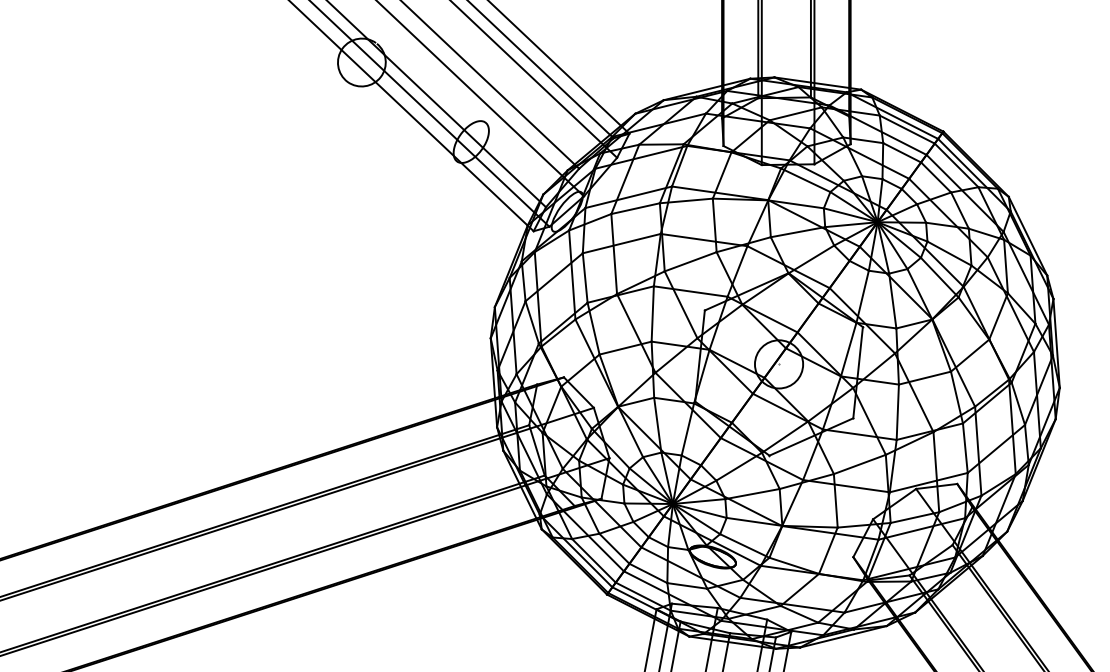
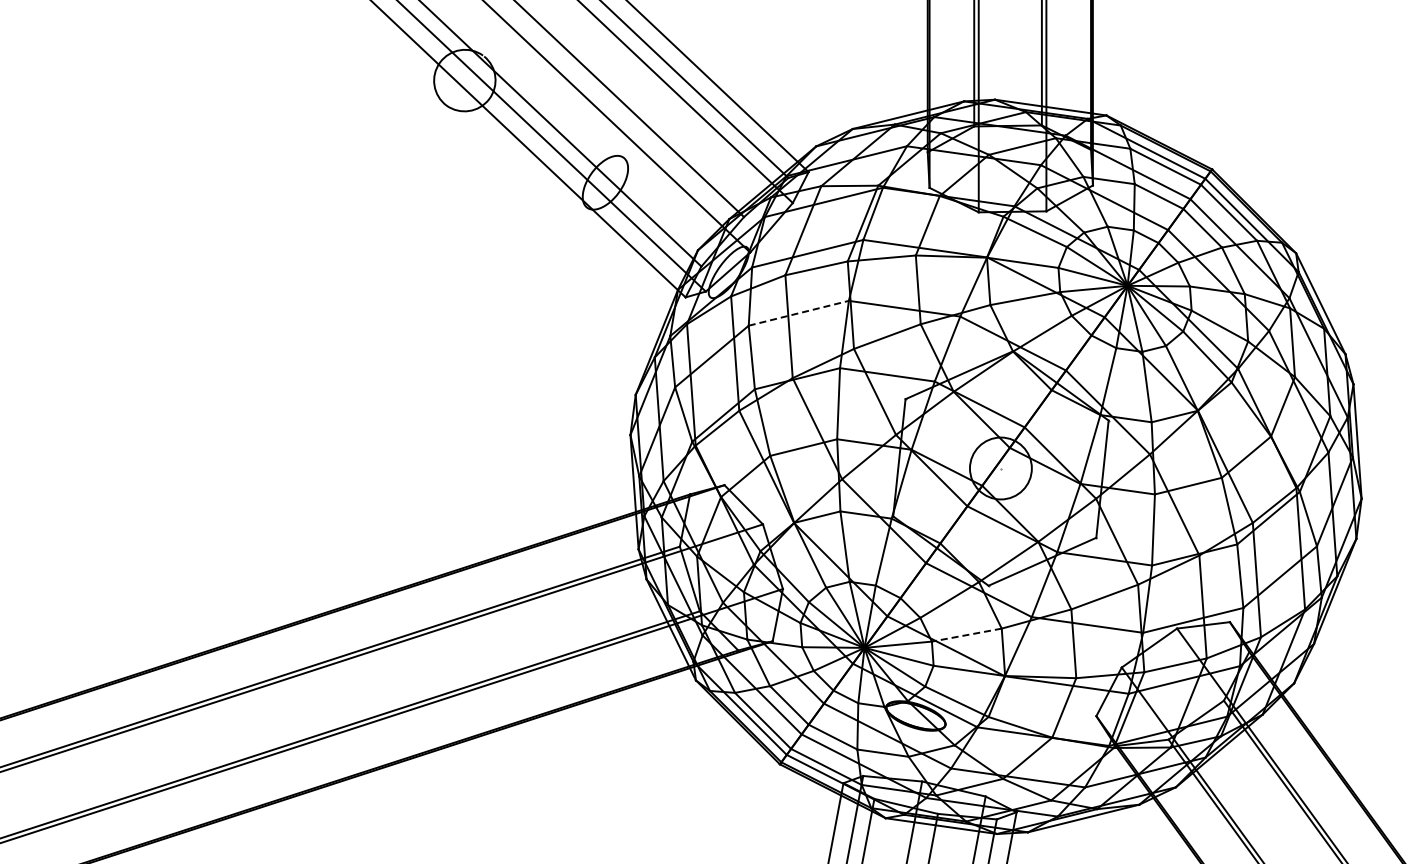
line: (621, 243) -> (798, 313), solid -> dashed
line: (752, 494) -> (966, 635), solid -> dashed

